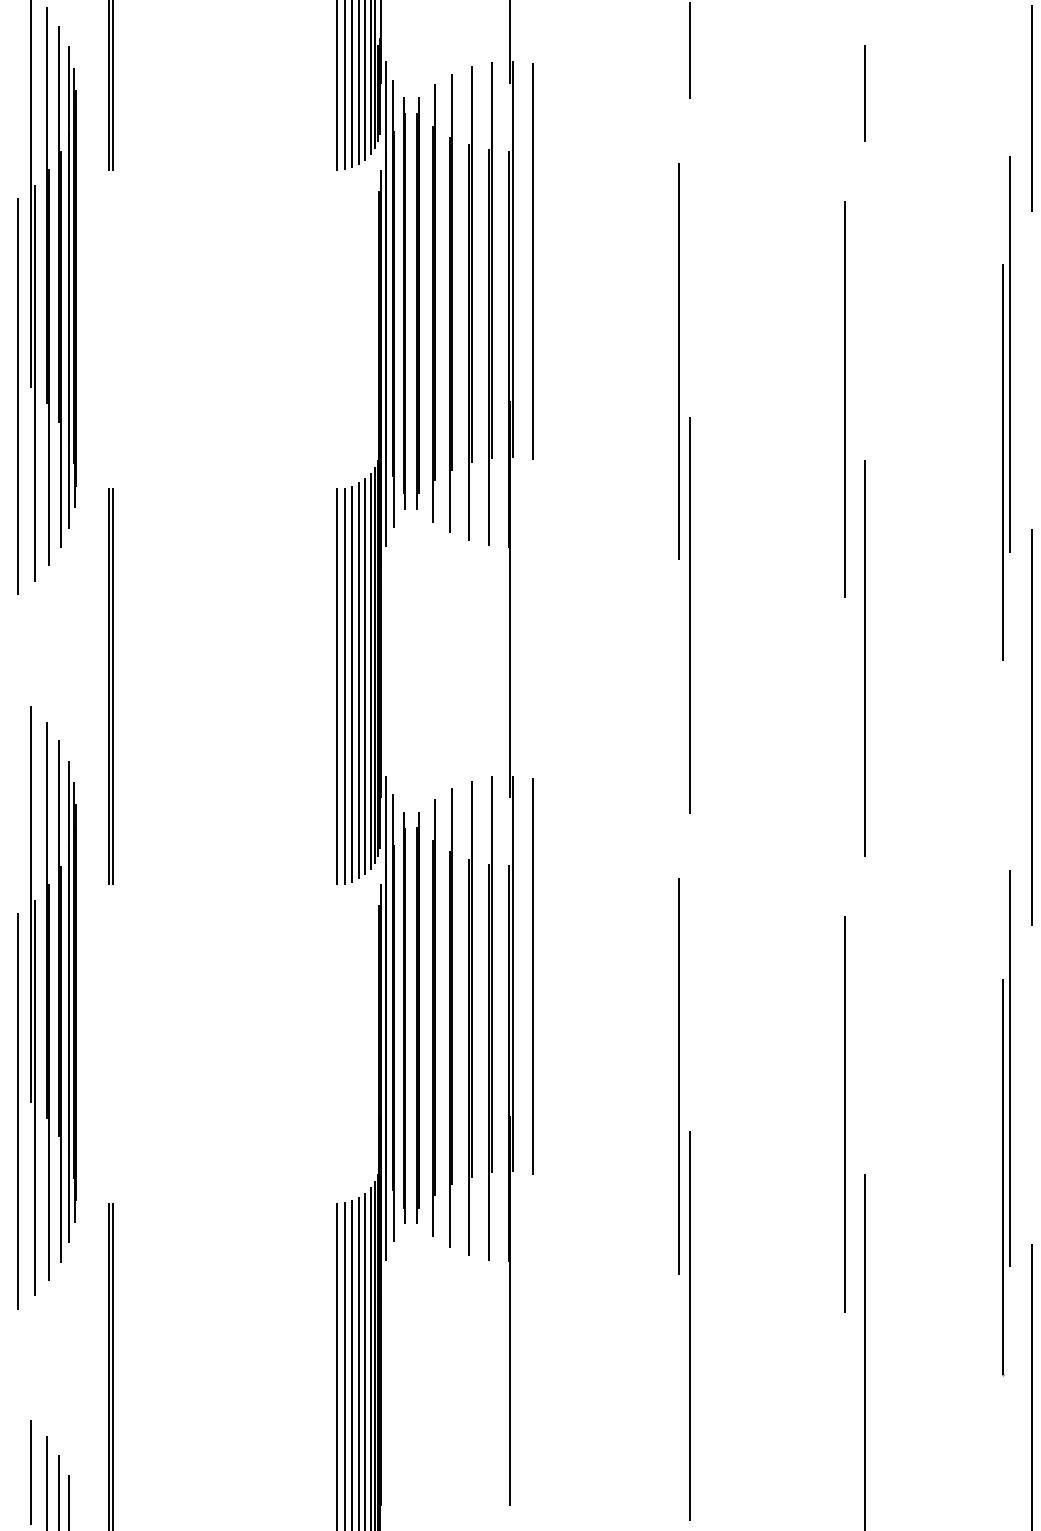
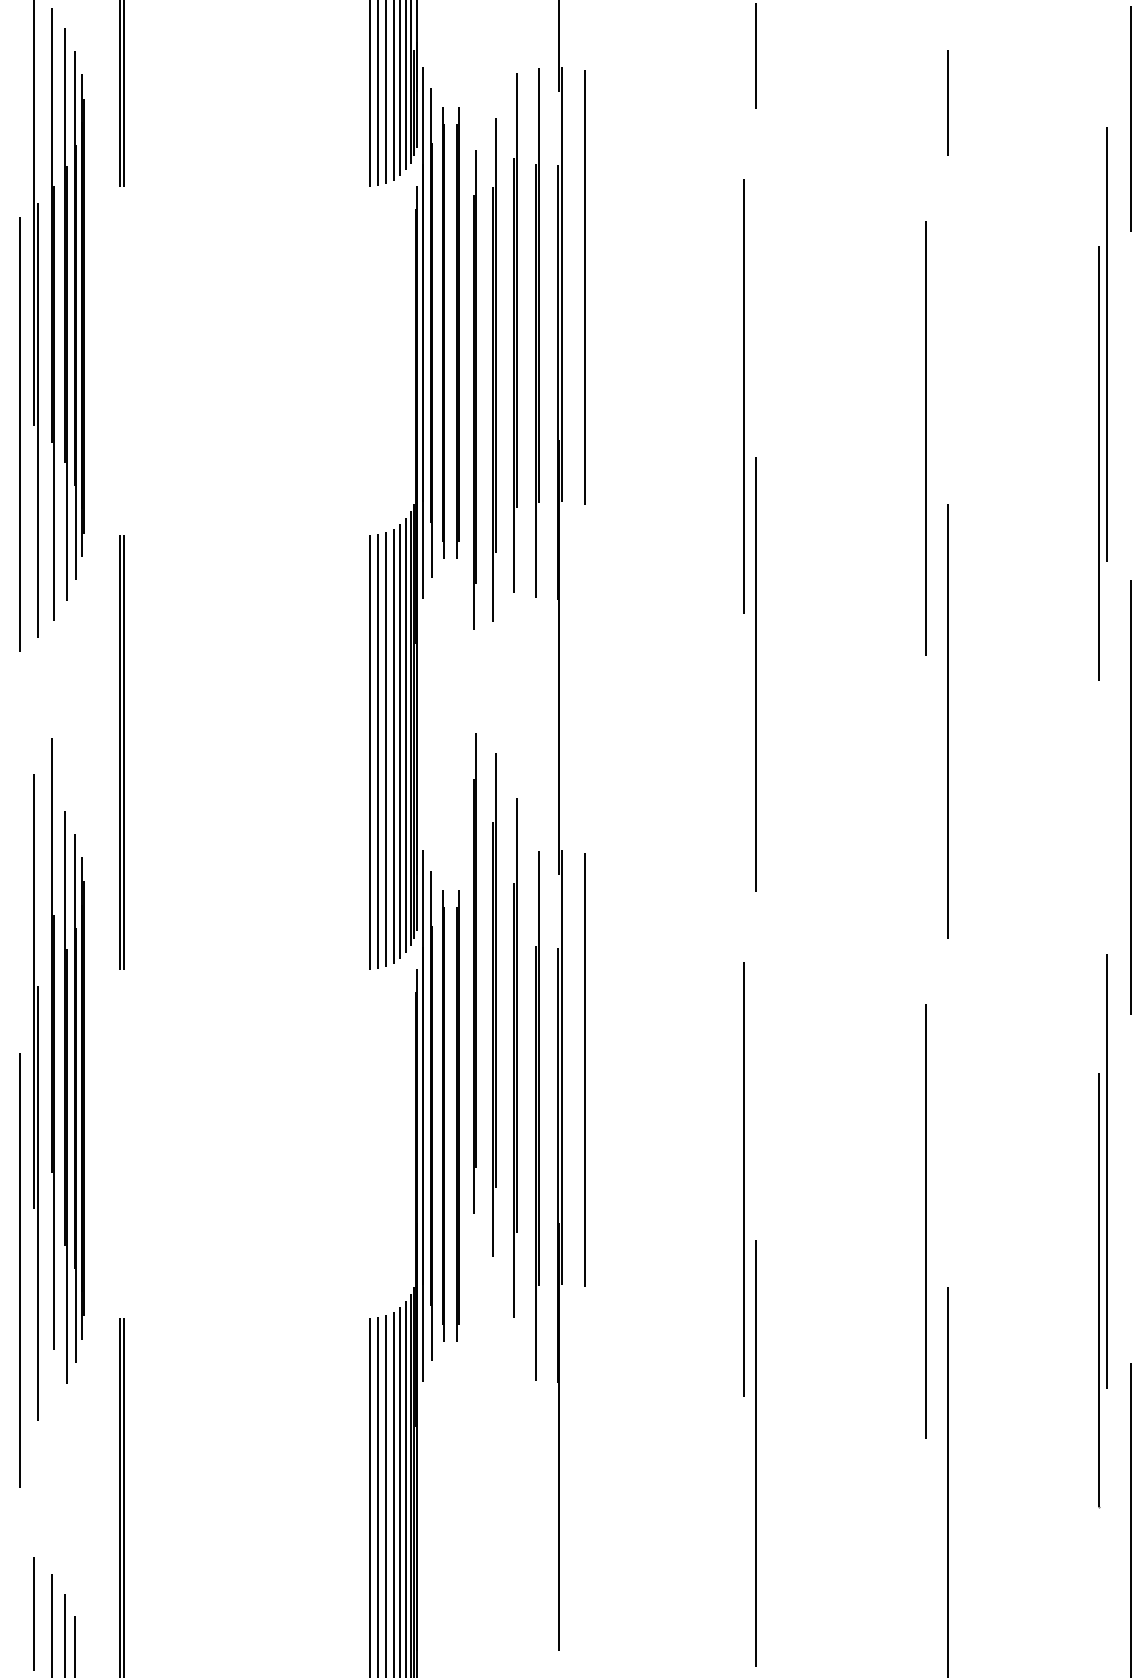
line: (433, 303) -> (475, 389), moved
line: (450, 303) -> (493, 369), moved
part: (1006, 408) -> (1103, 403), moved
part: (47, 1001) -> (52, 1043), moved
line: (433, 1017) -> (475, 972), moved
line: (450, 1017) -> (493, 1004), moved
part: (470, 1018) -> (515, 1058), moved
line: (17, 1111) -> (19, 1270), moved

